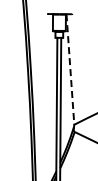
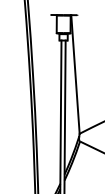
line: (70, 69) -> (75, 74), dashed -> solid

